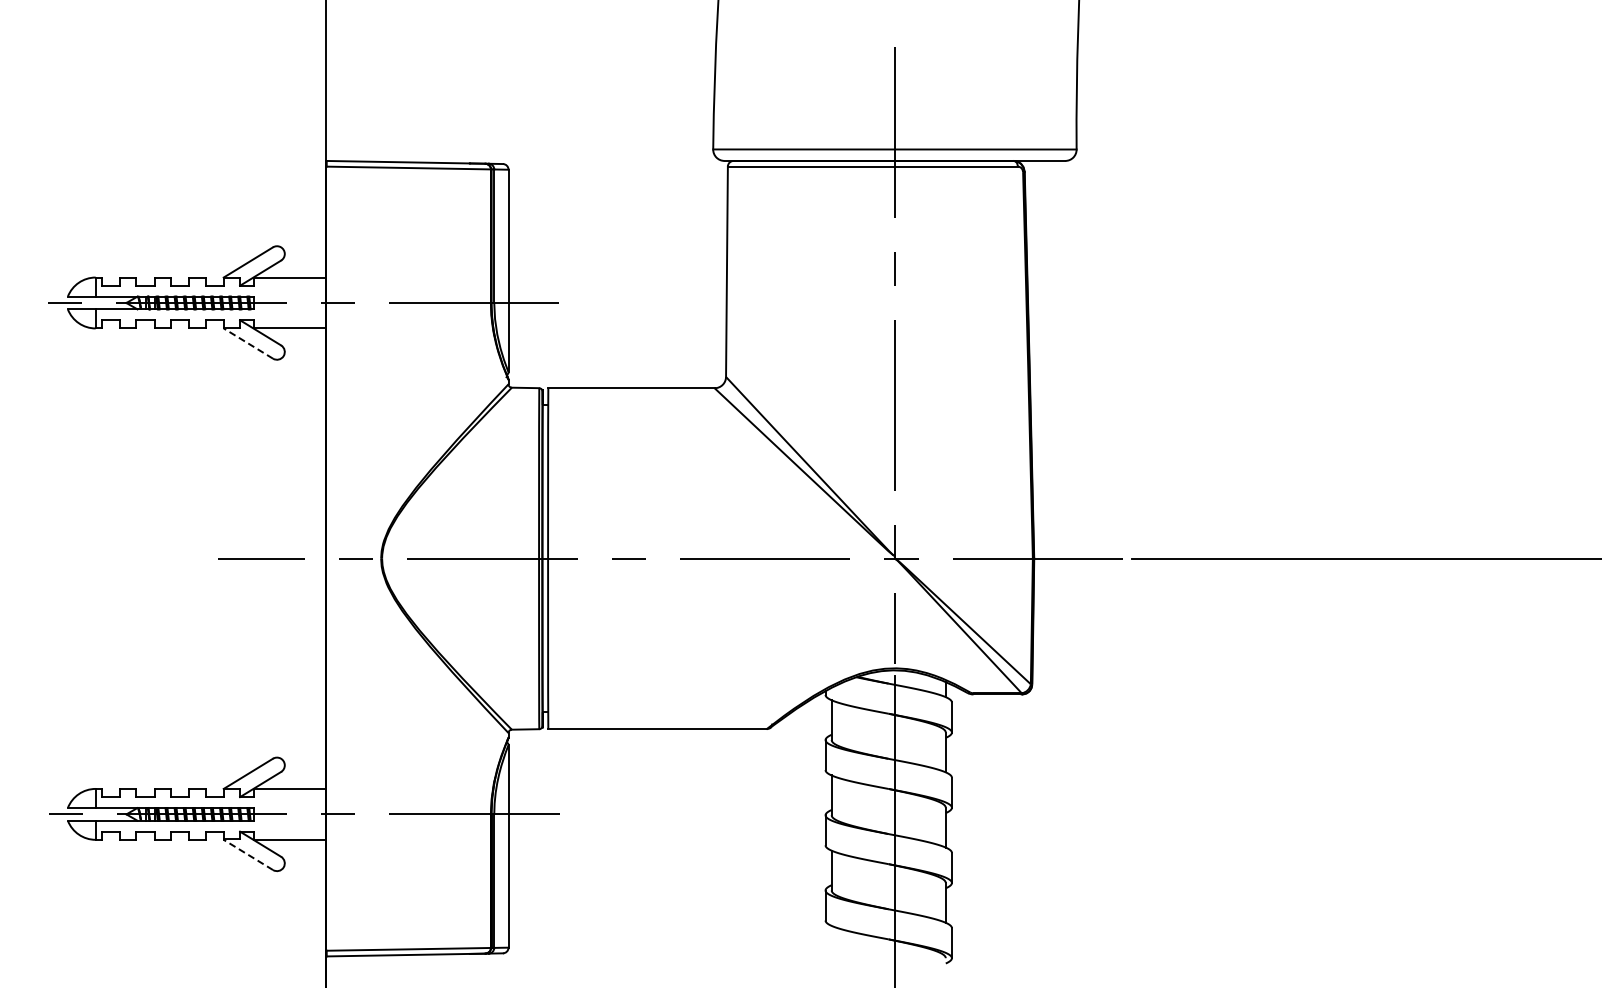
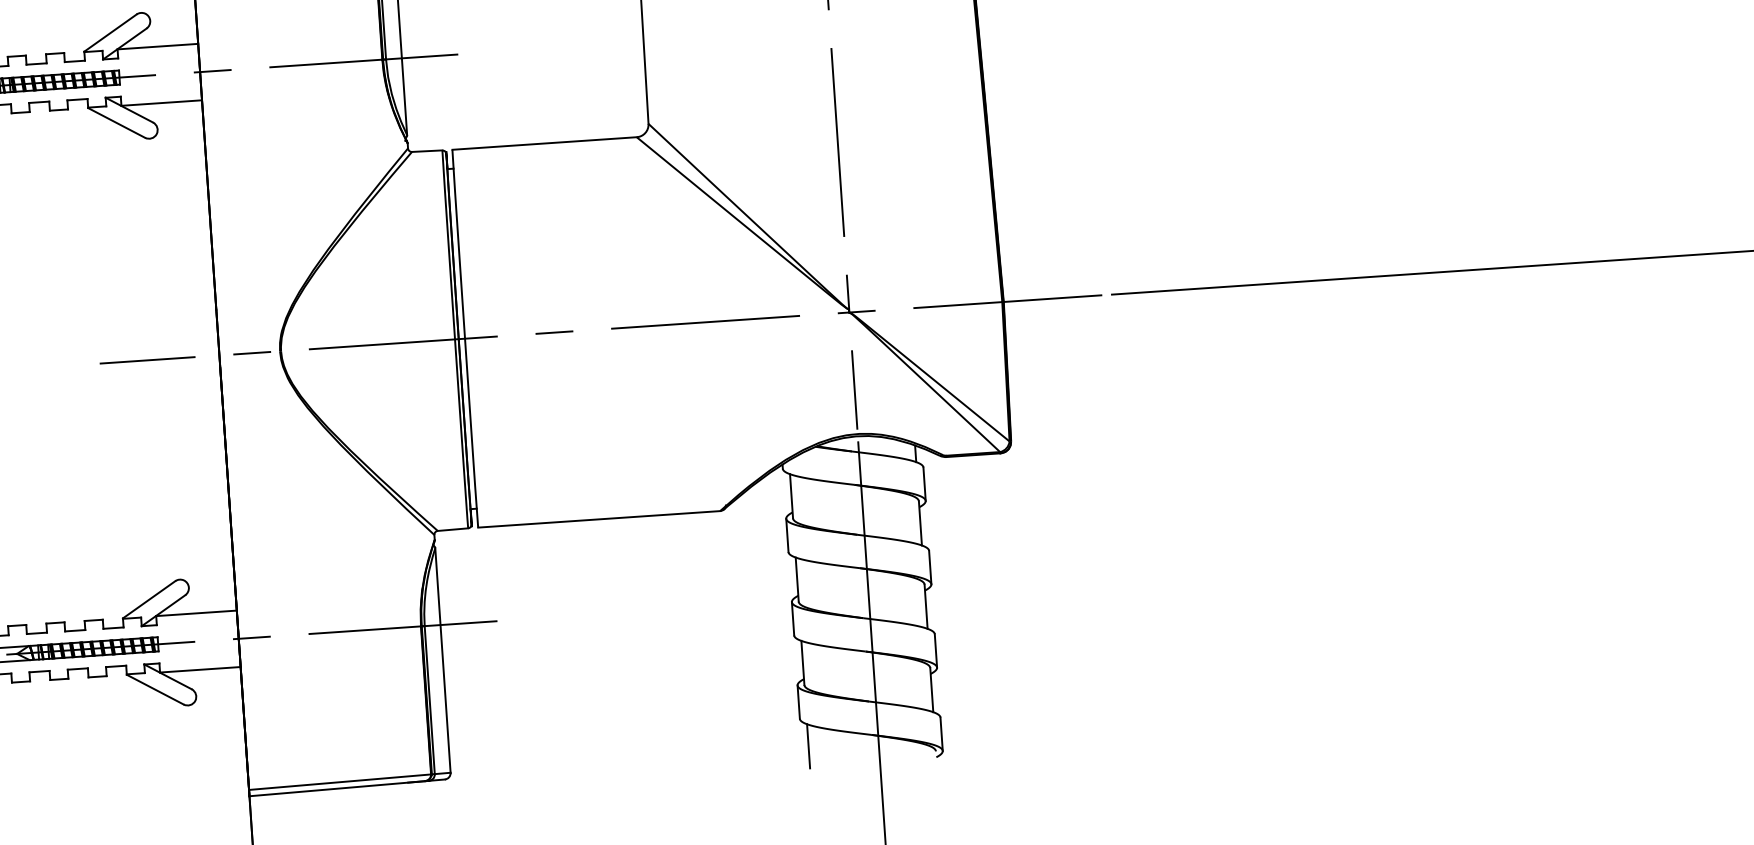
line: (248, 343) -> (116, 122), dashed -> solid
line: (248, 854) -> (155, 689), dashed -> solid
line: (831, 945) -> (808, 745), added

